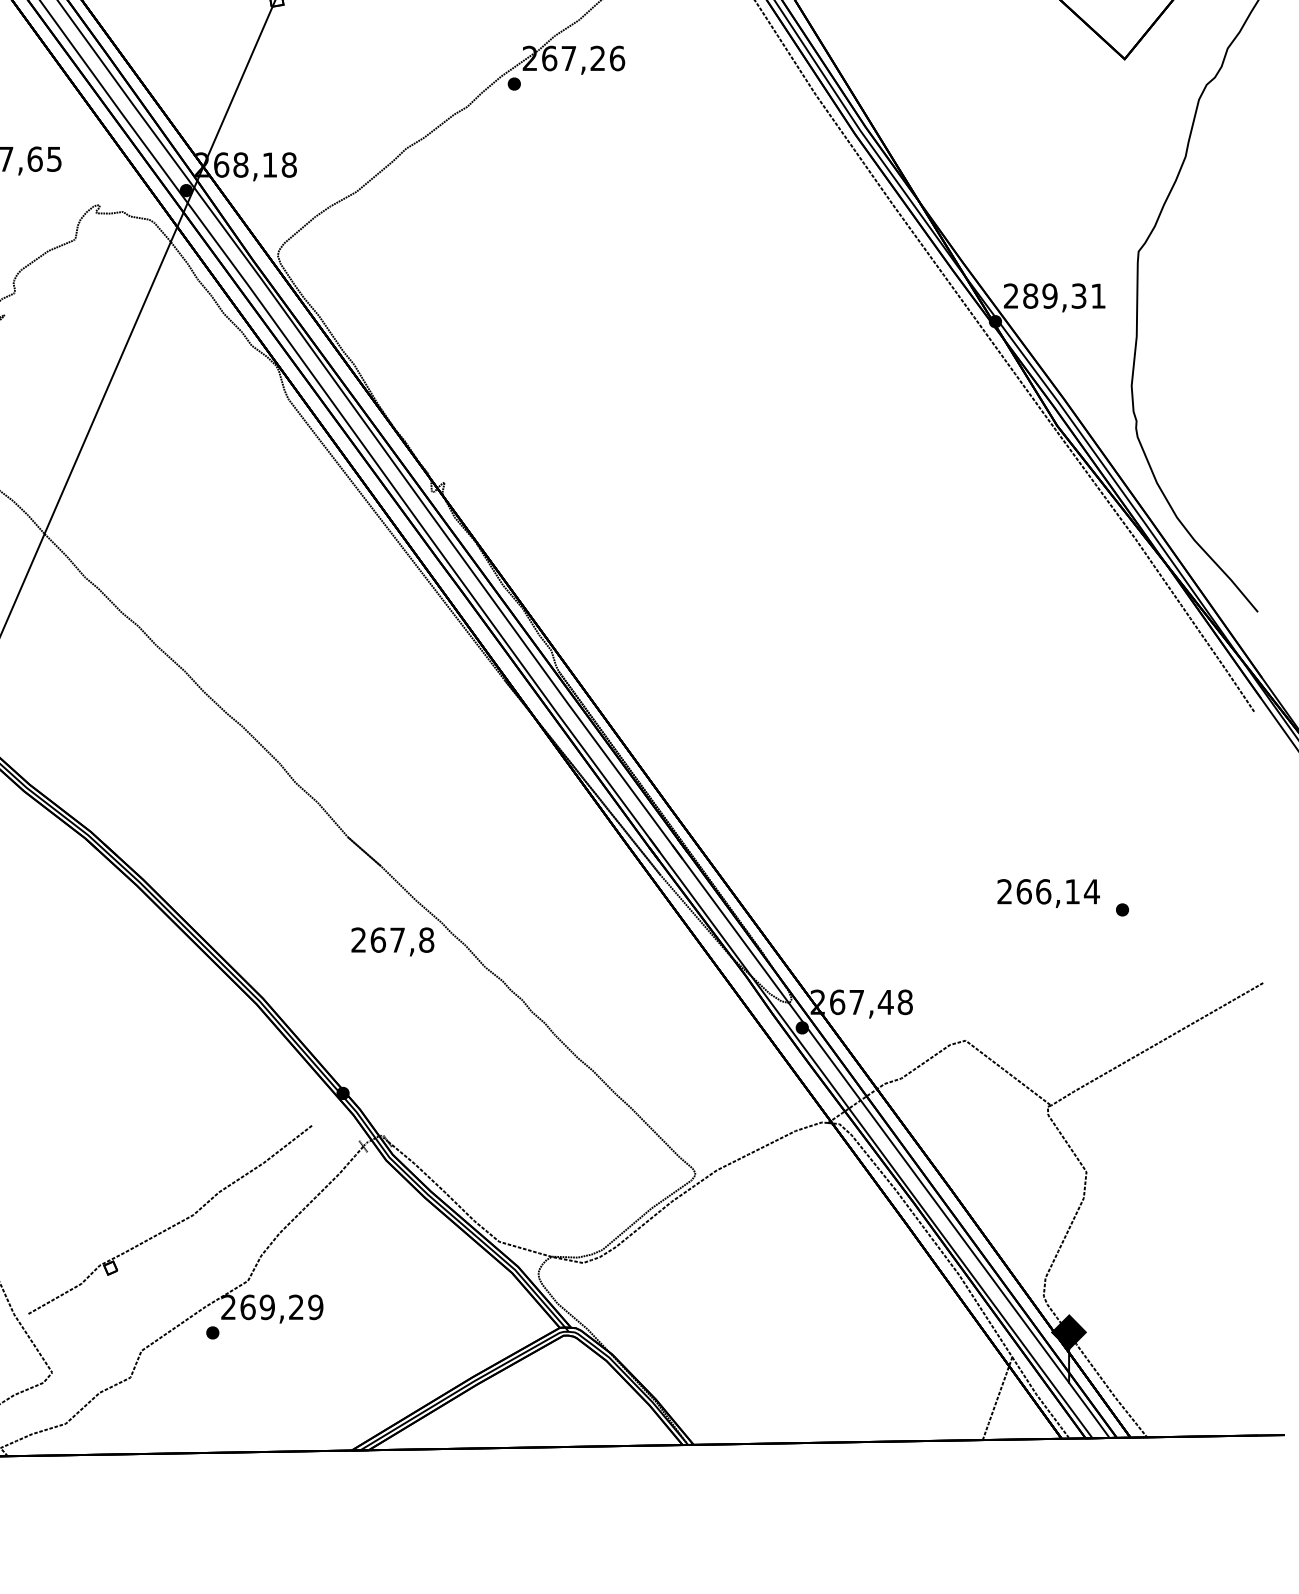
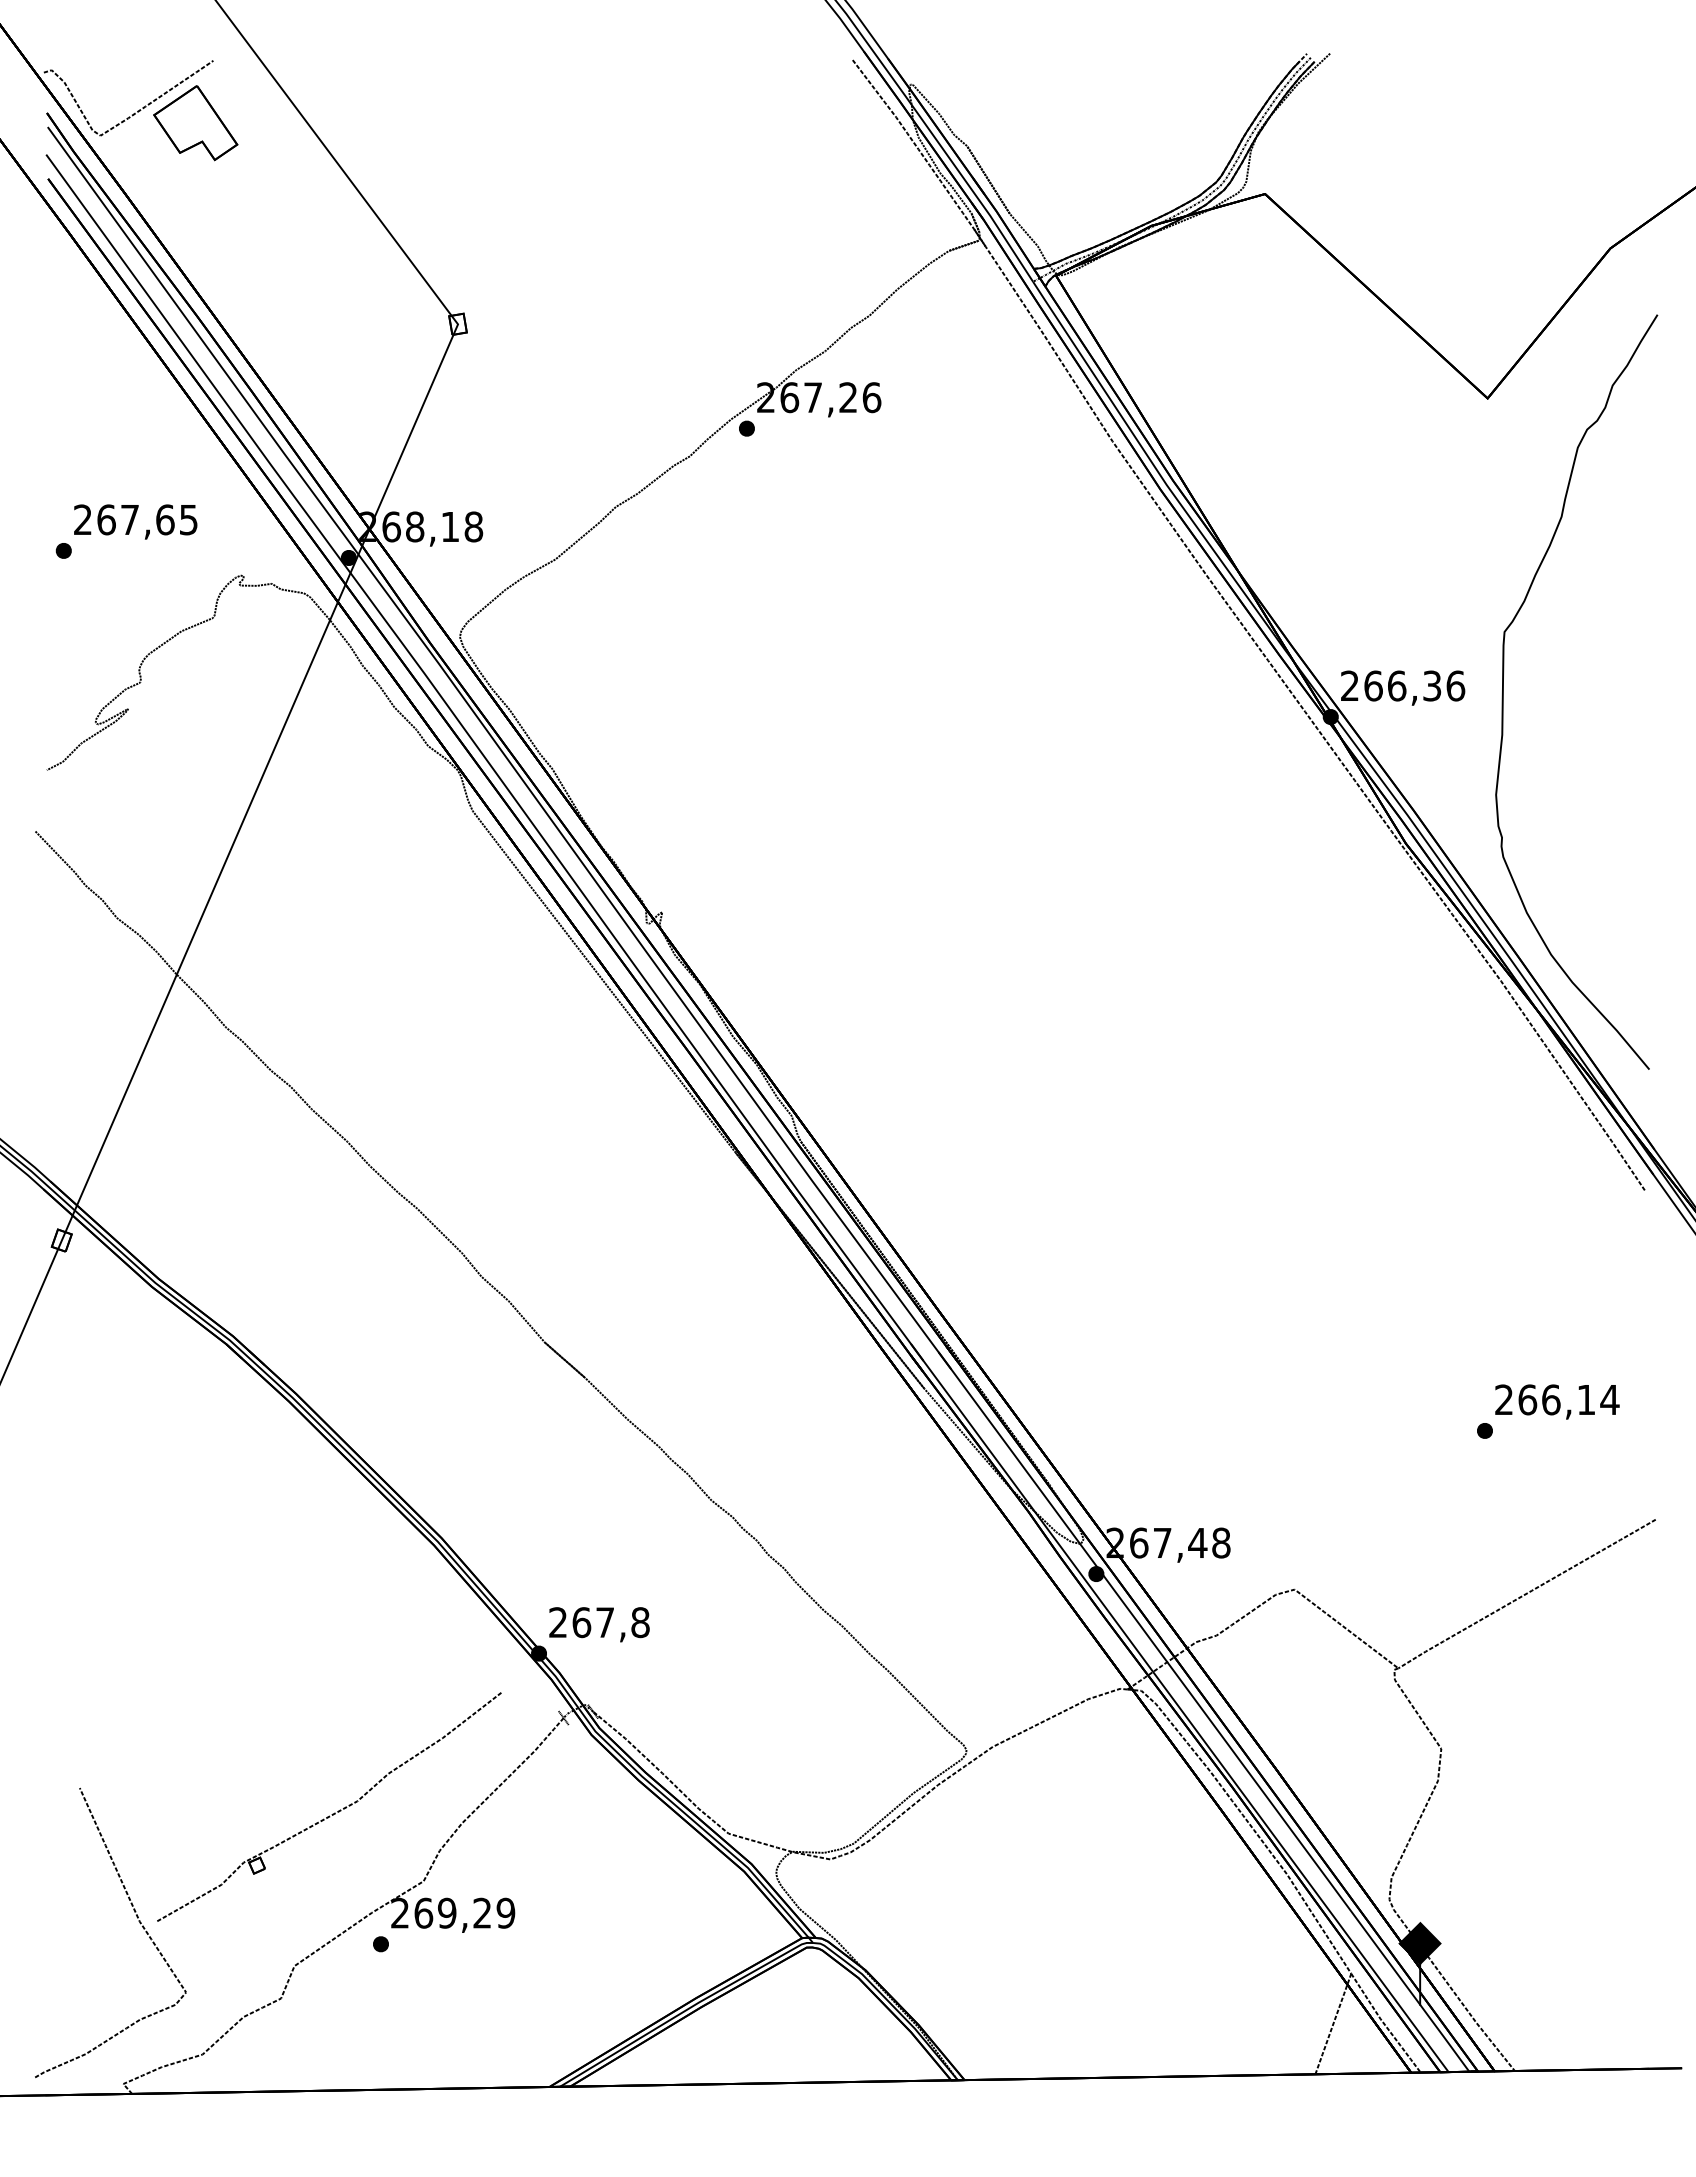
text: (1064, 295) -> (1414, 685), 289,31 -> 266,36
text: (1048, 893) -> (1557, 1401), moved
text: (392, 941) -> (599, 1624), moved

